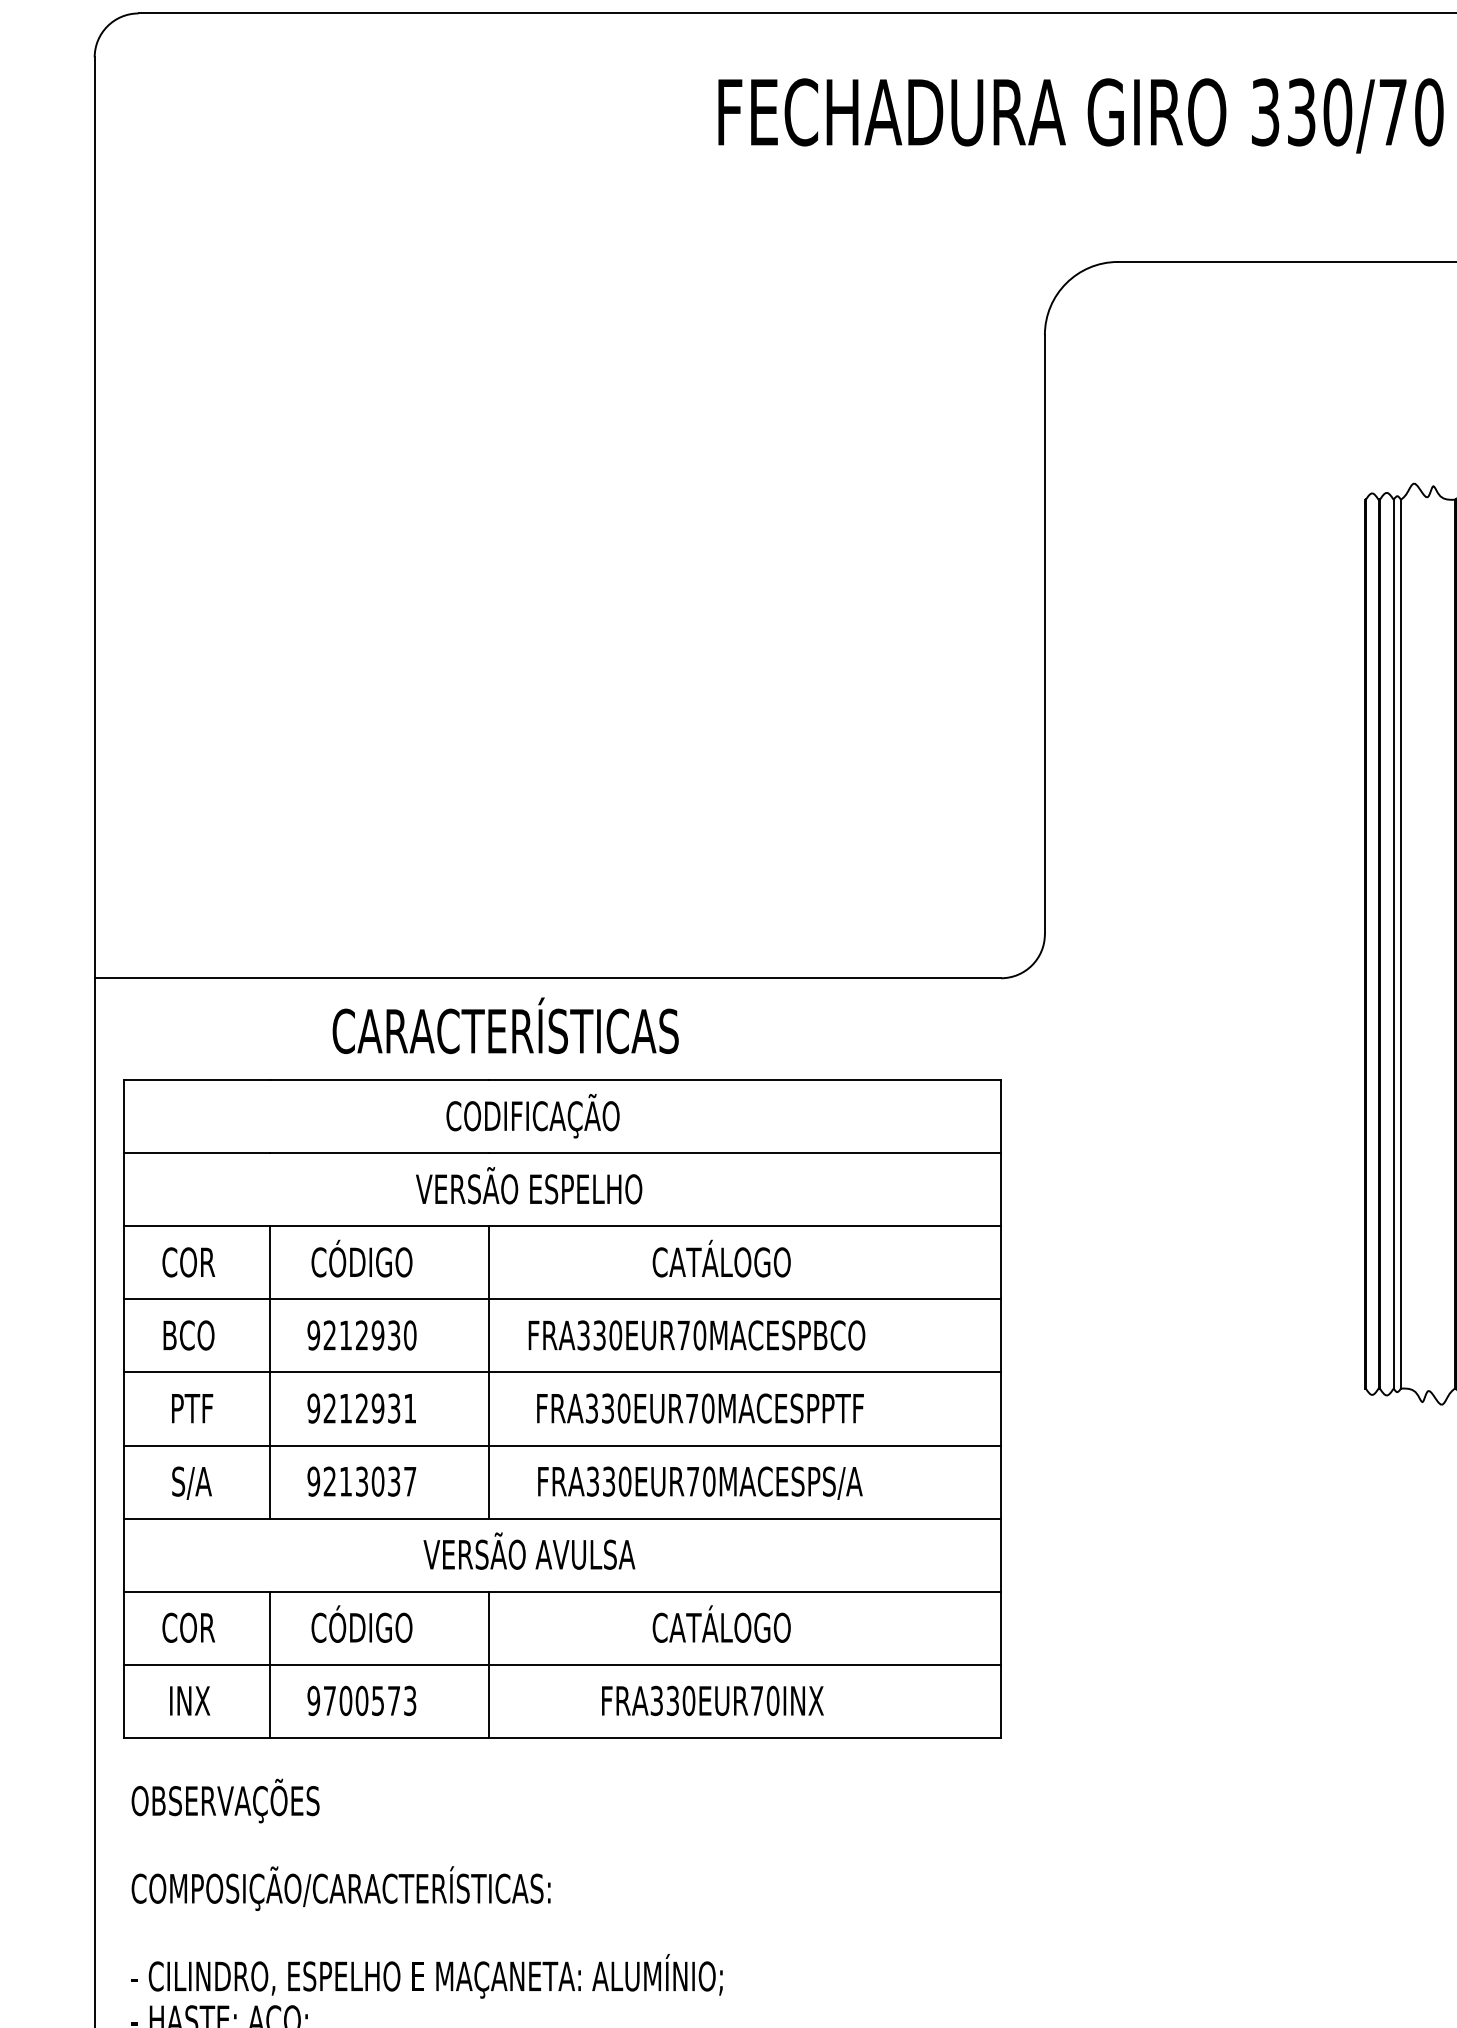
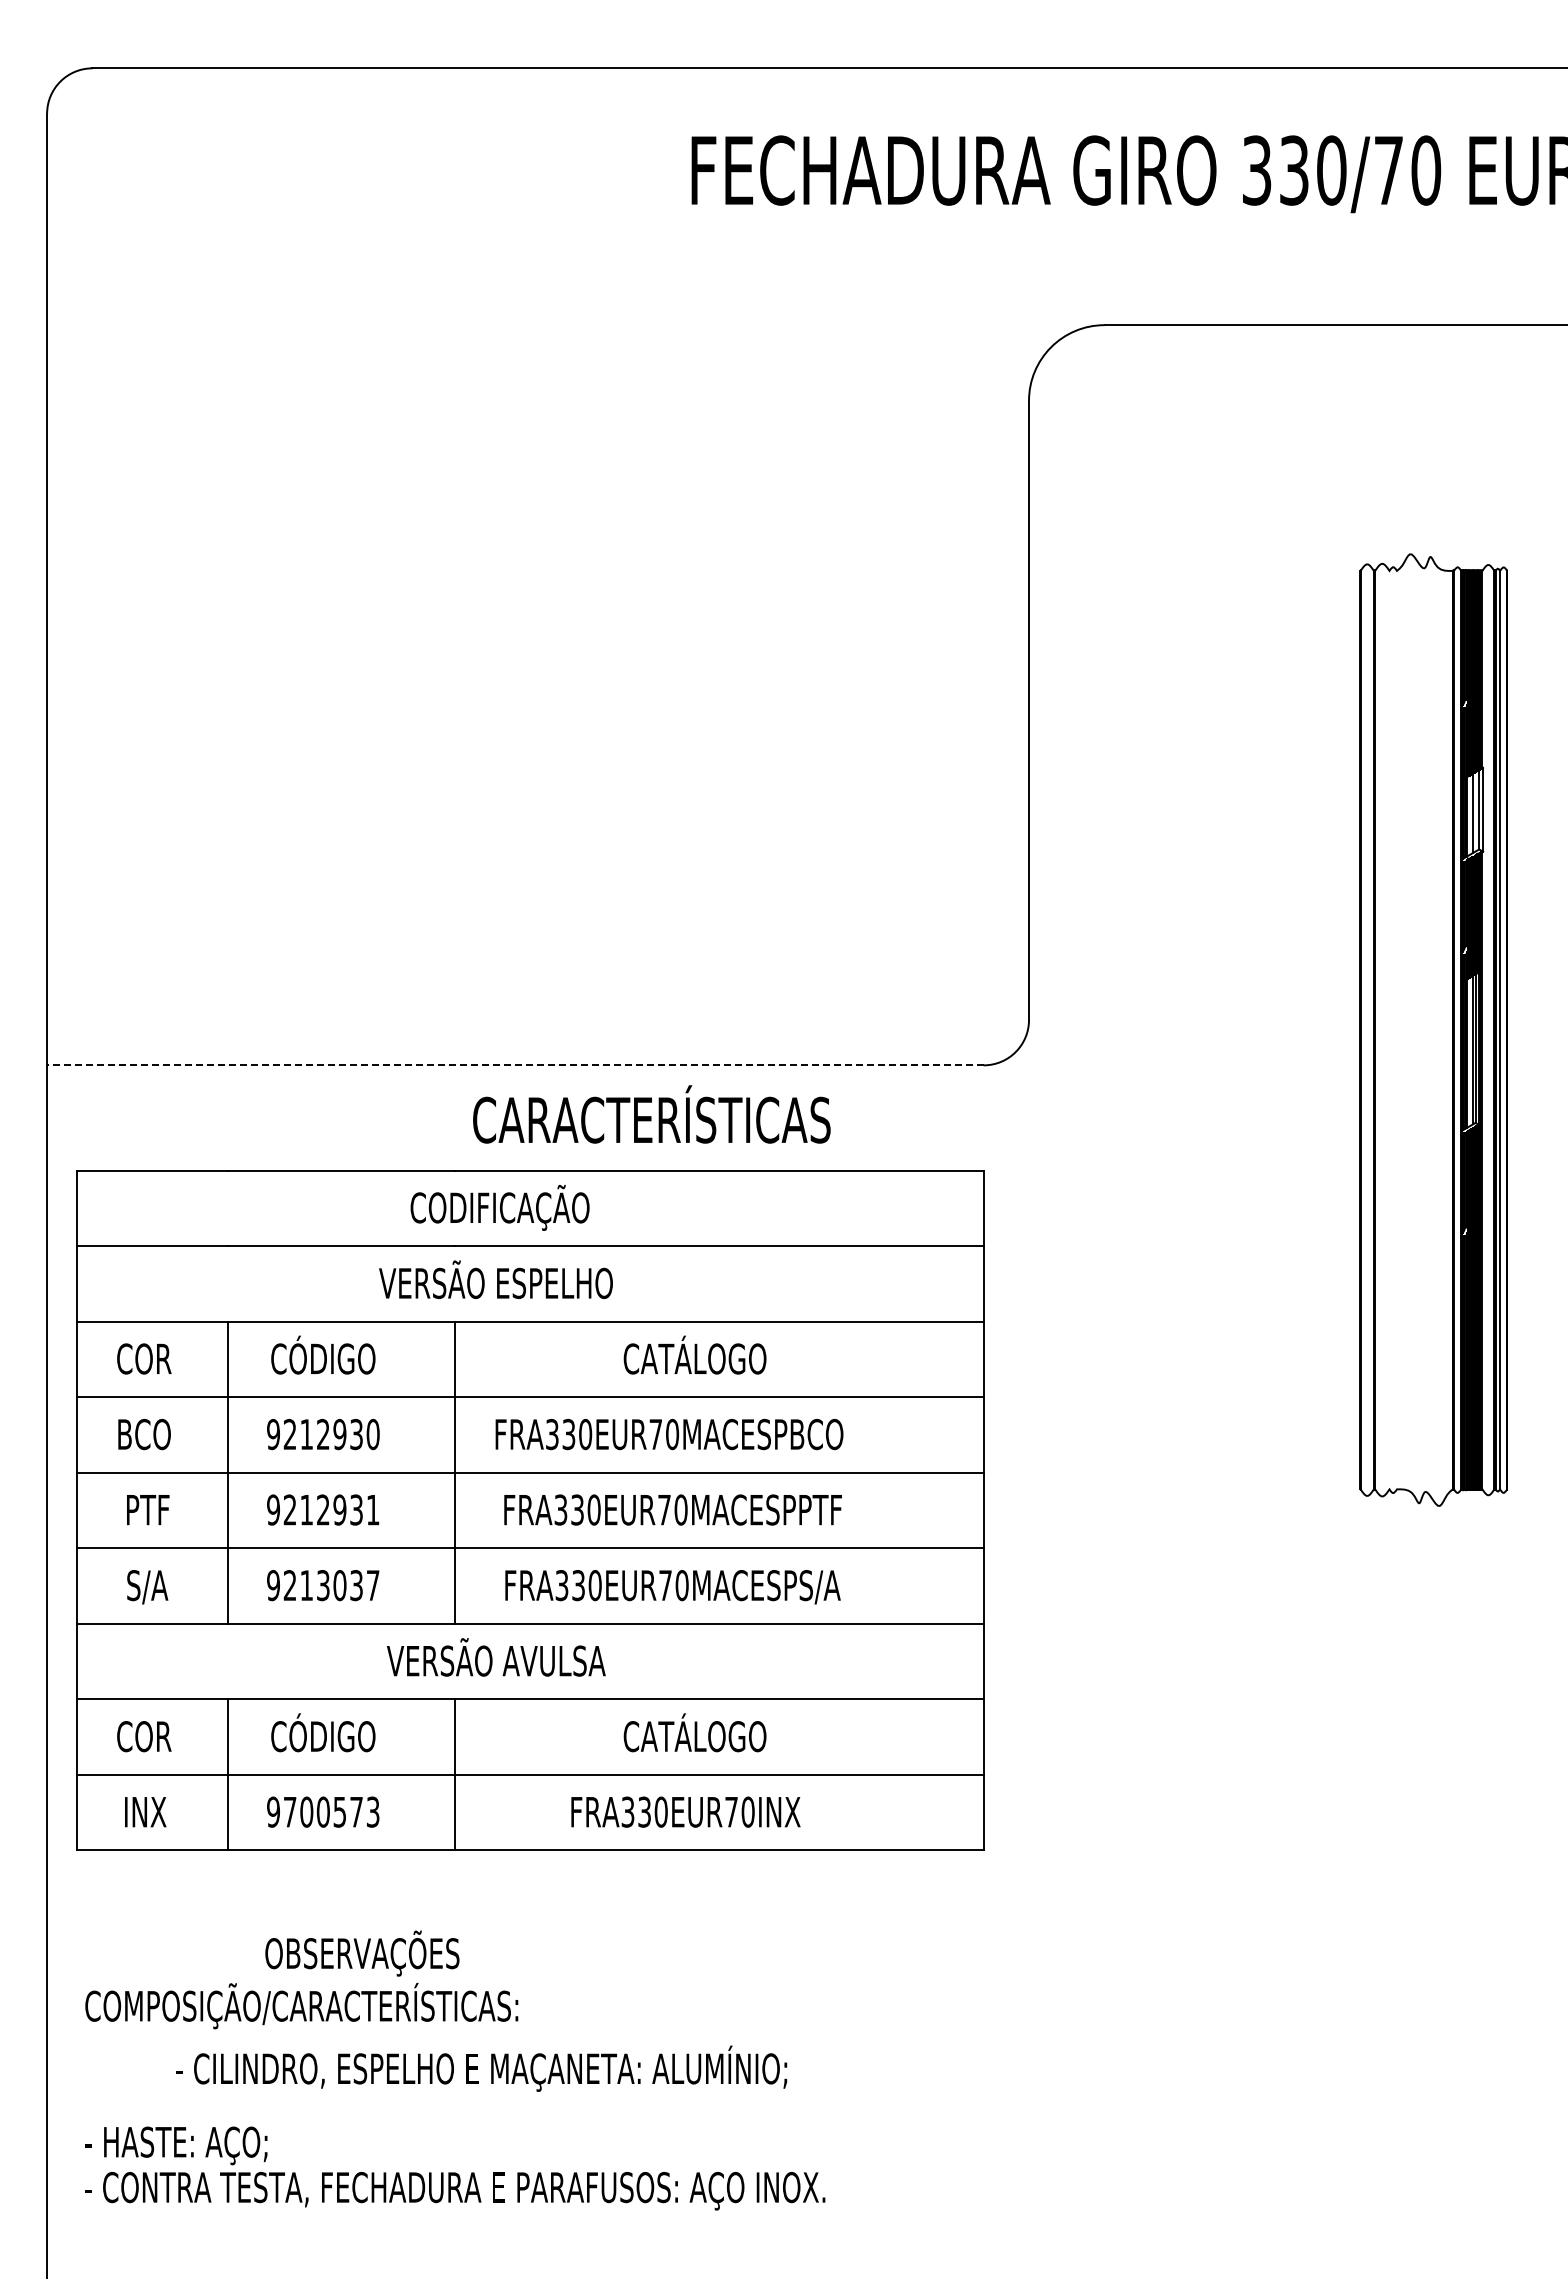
line: (1393, 943) -> (1389, 1029), removed
line: (1400, 943) -> (1396, 1029), removed
line: (546, 978) -> (514, 1065), solid -> dashed
text: (505, 1025) -> (651, 1114), moved
text: (225, 1800) -> (362, 1953), moved
text: (426, 1976) -> (481, 2068), moved

